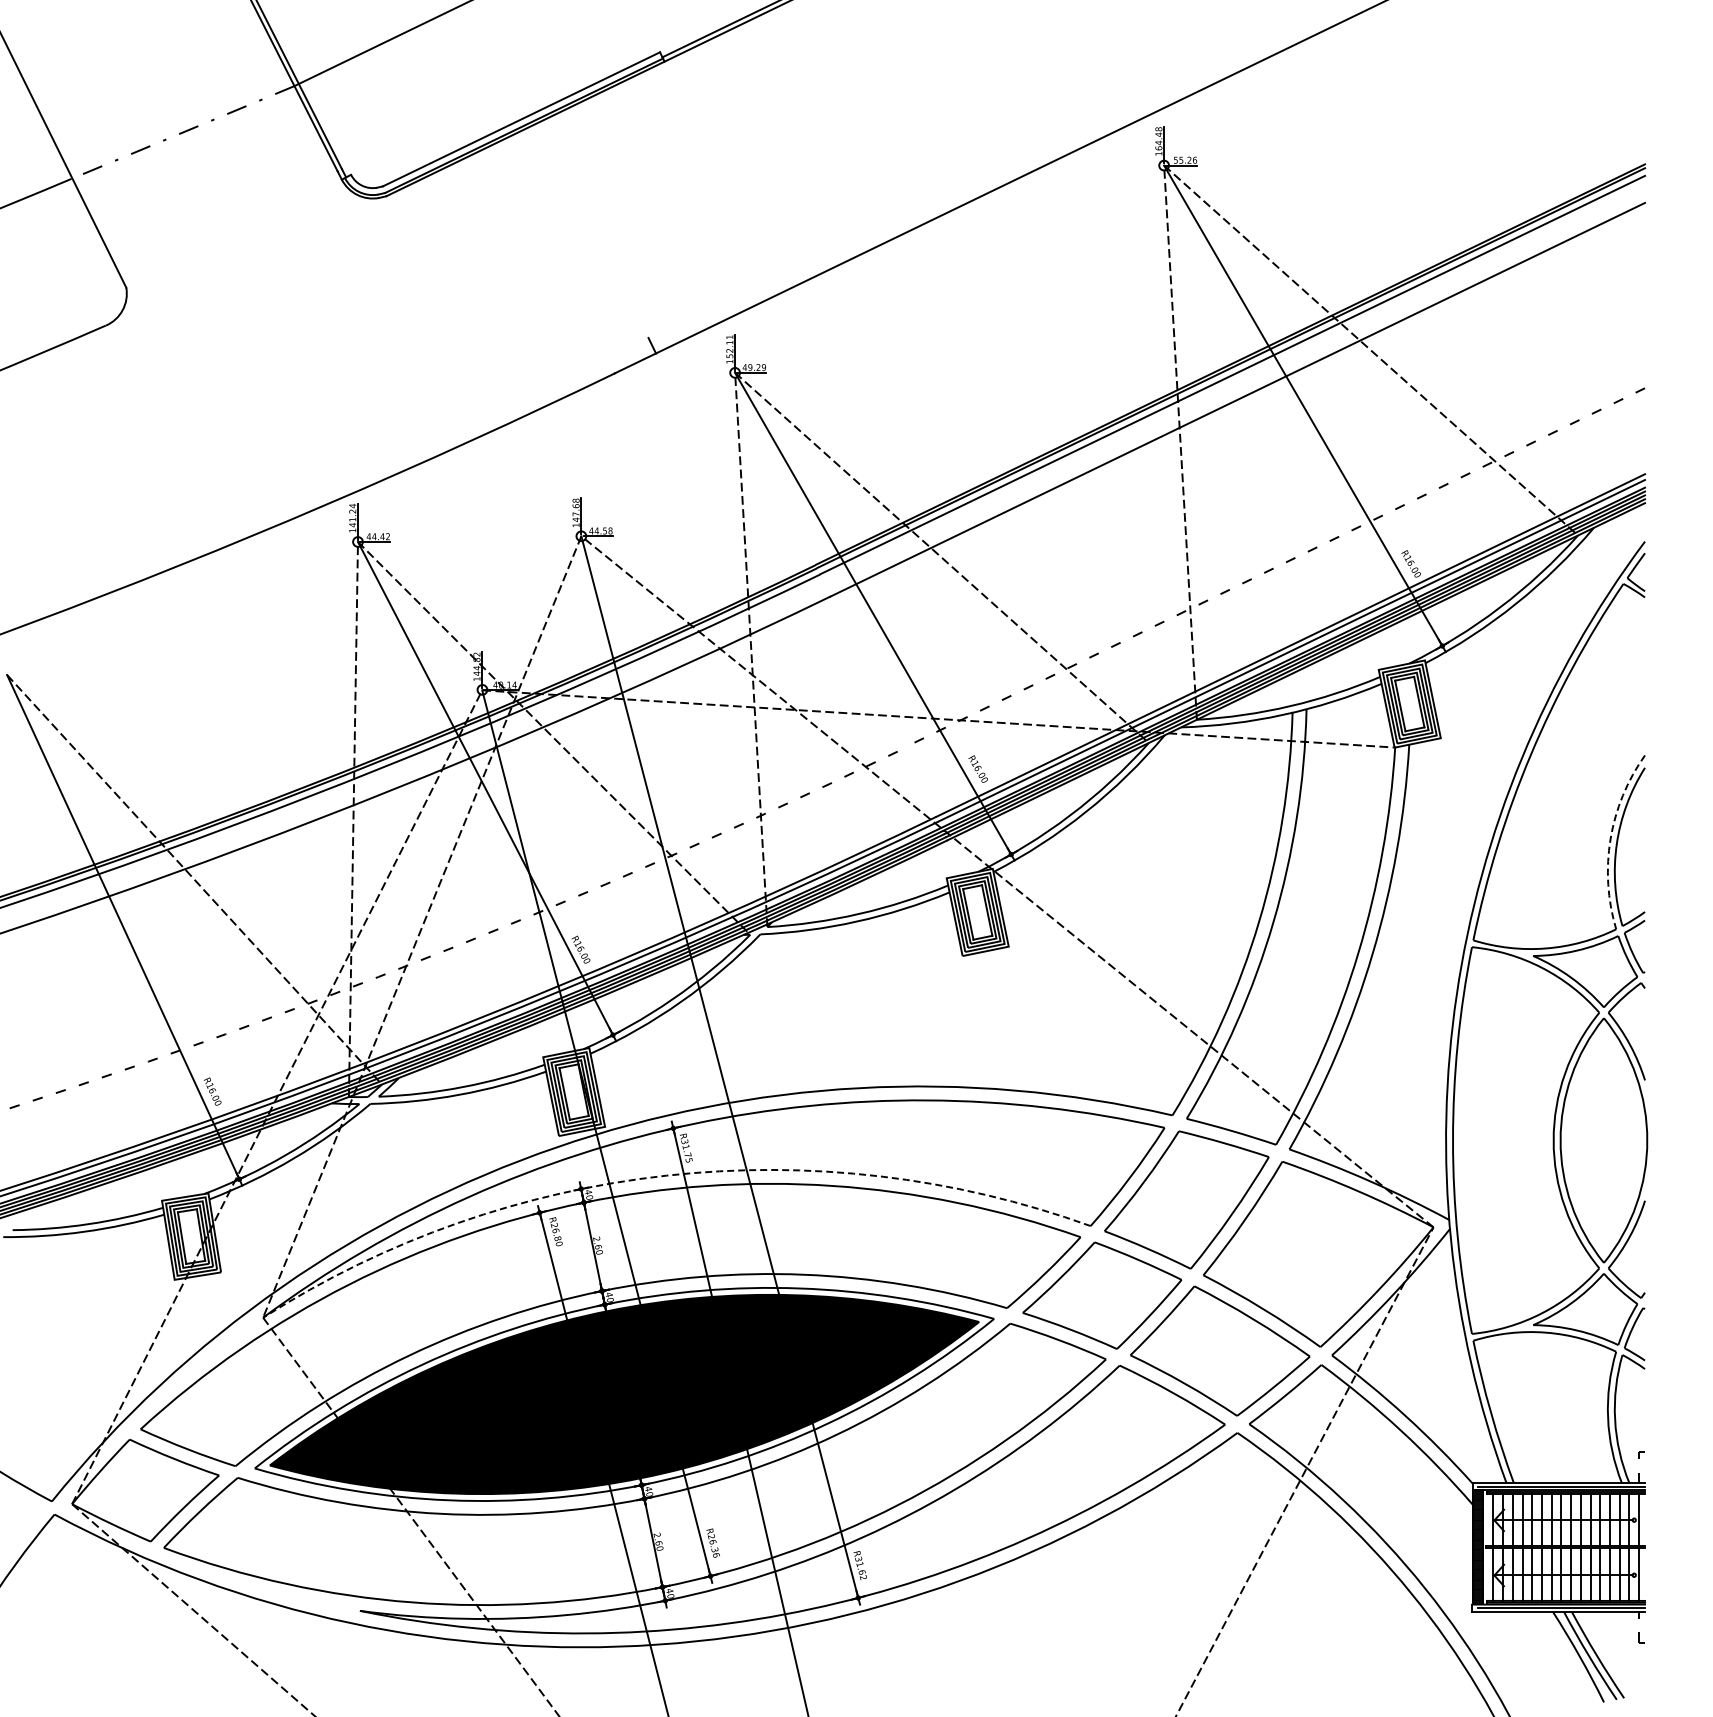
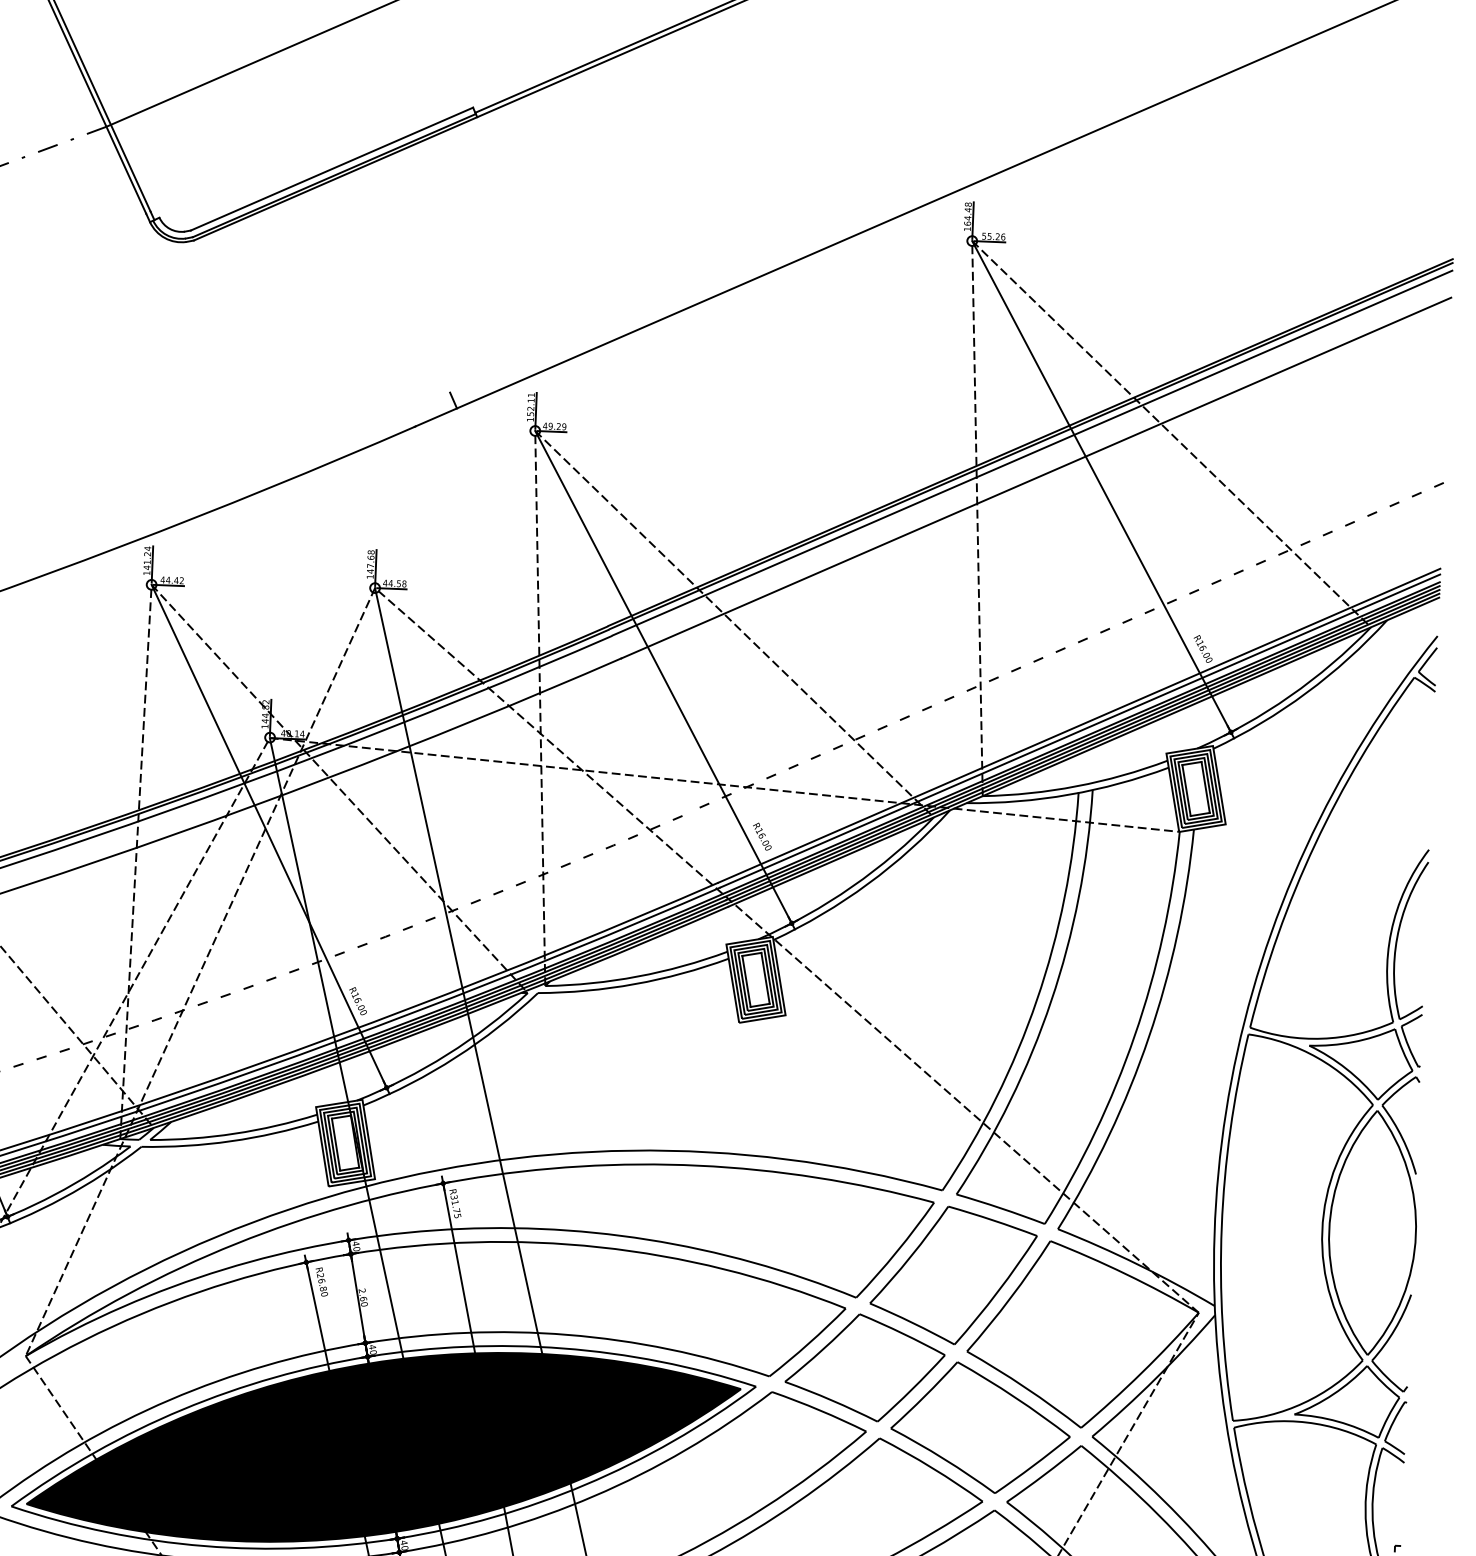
arc: (1610, 839) -> (1391, 932), dashed -> solid
arc: (666, 1175) -> (434, 1230), dashed -> solid

